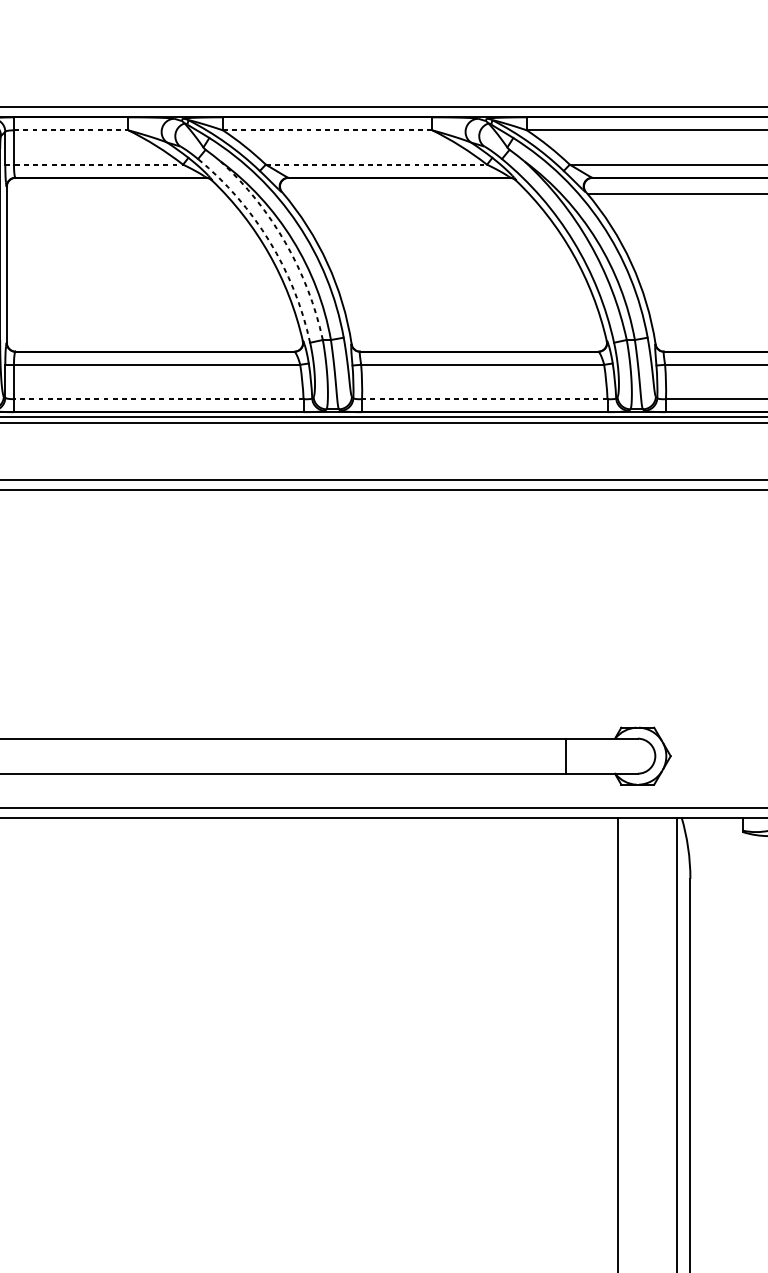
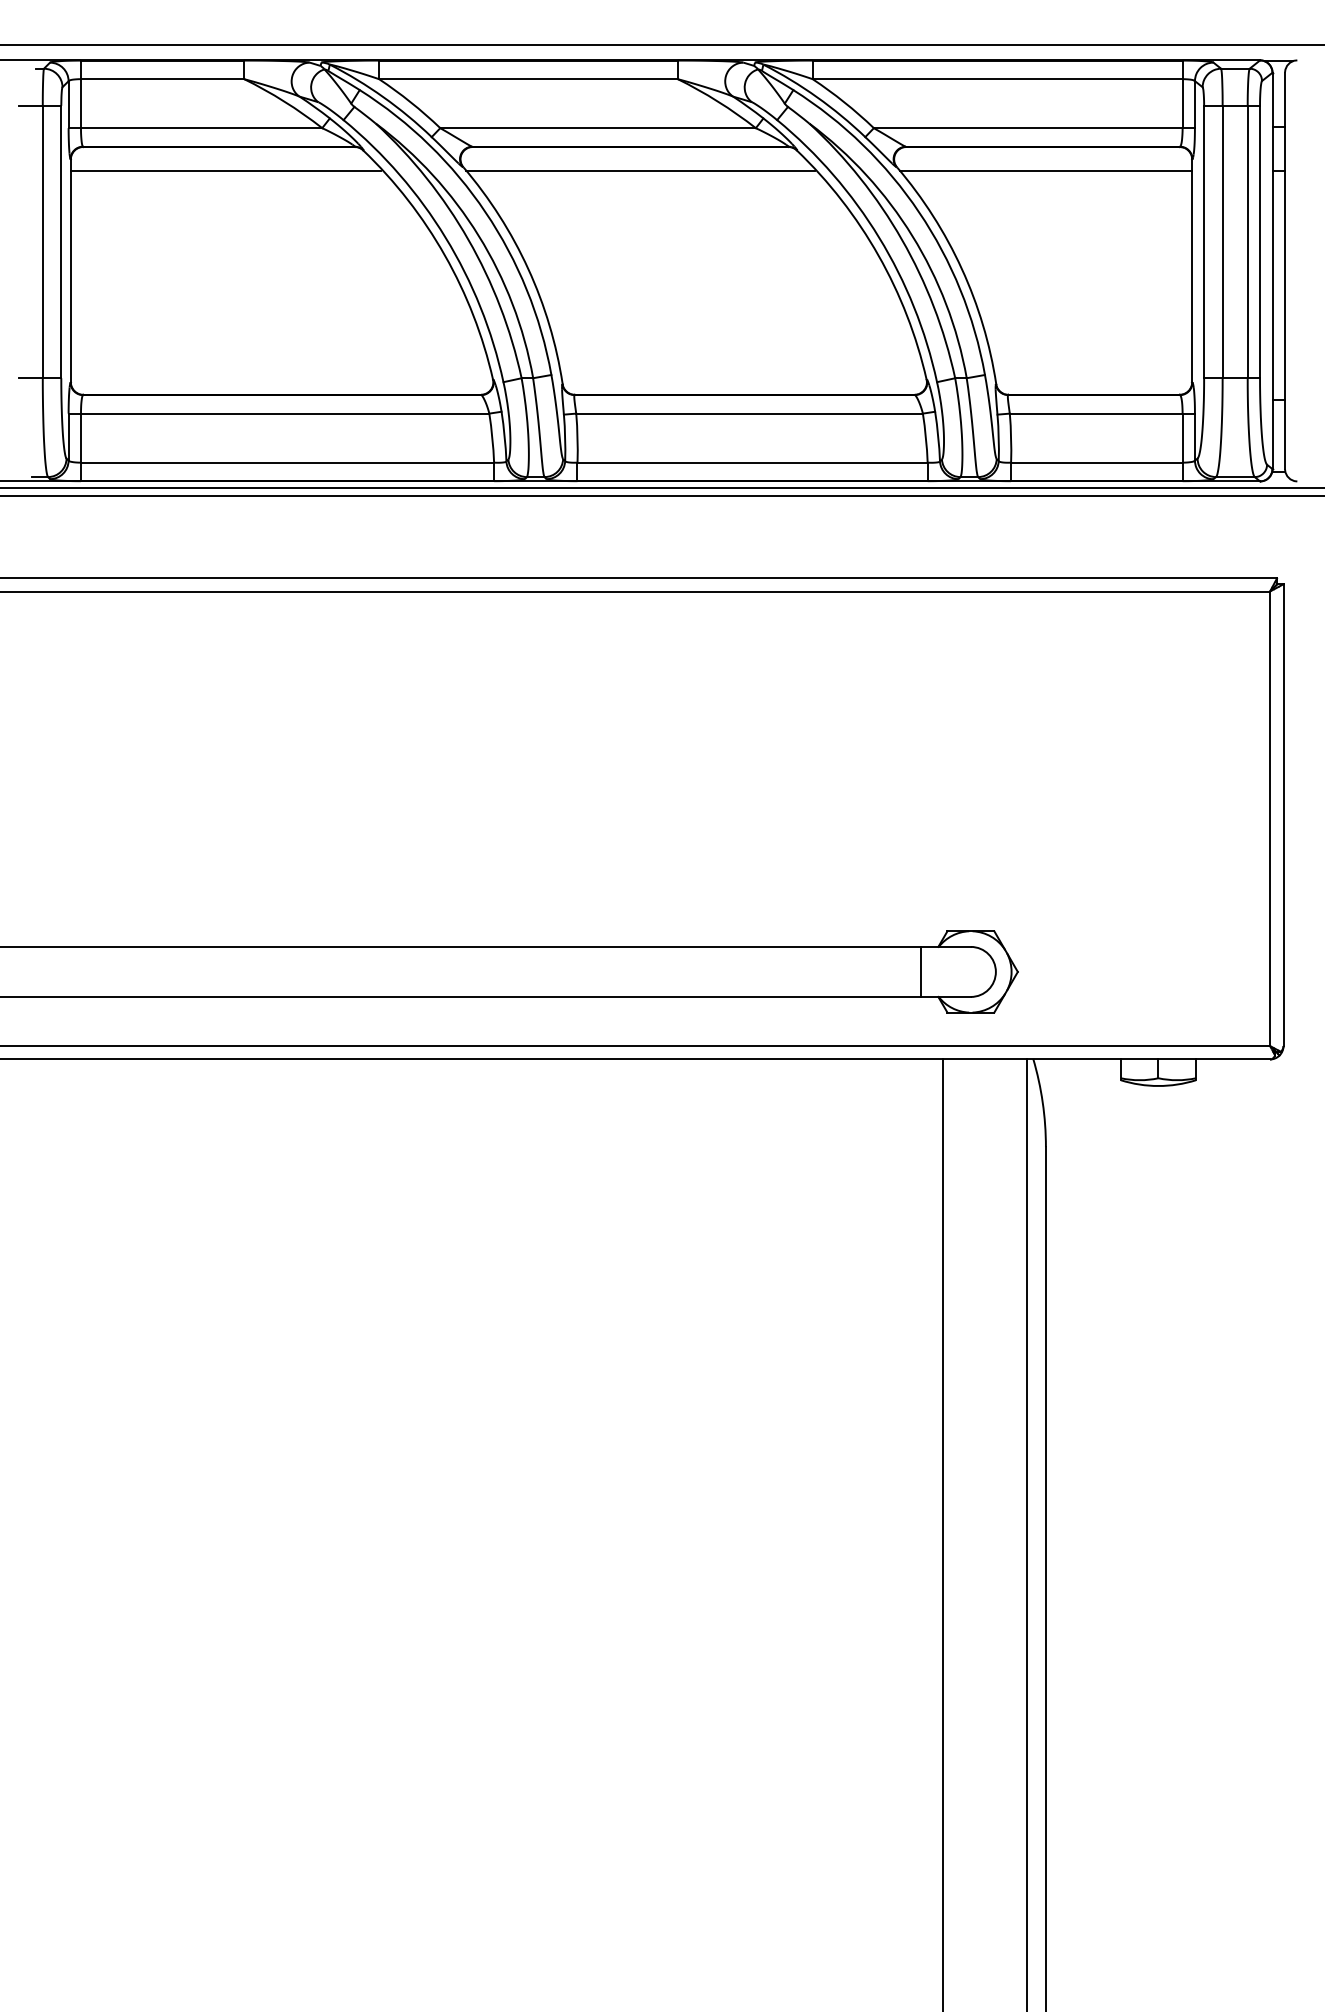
line: (71, 130) -> (162, 79), dashed -> solid
line: (327, 130) -> (528, 79), dashed -> solid
line: (94, 164) -> (195, 128), dashed -> solid
line: (376, 164) -> (598, 128), dashed -> solid
line: (115, 194) -> (225, 170), added
line: (406, 194) -> (640, 170), added
arc: (269, 241) -> (445, 237), dashed -> solid
arc: (285, 242) -> (468, 239), dashed -> solid
line: (158, 399) -> (287, 462), dashed -> solid
line: (484, 399) -> (752, 462), dashed -> solid
line: (566, 755) -> (920, 971), moved

